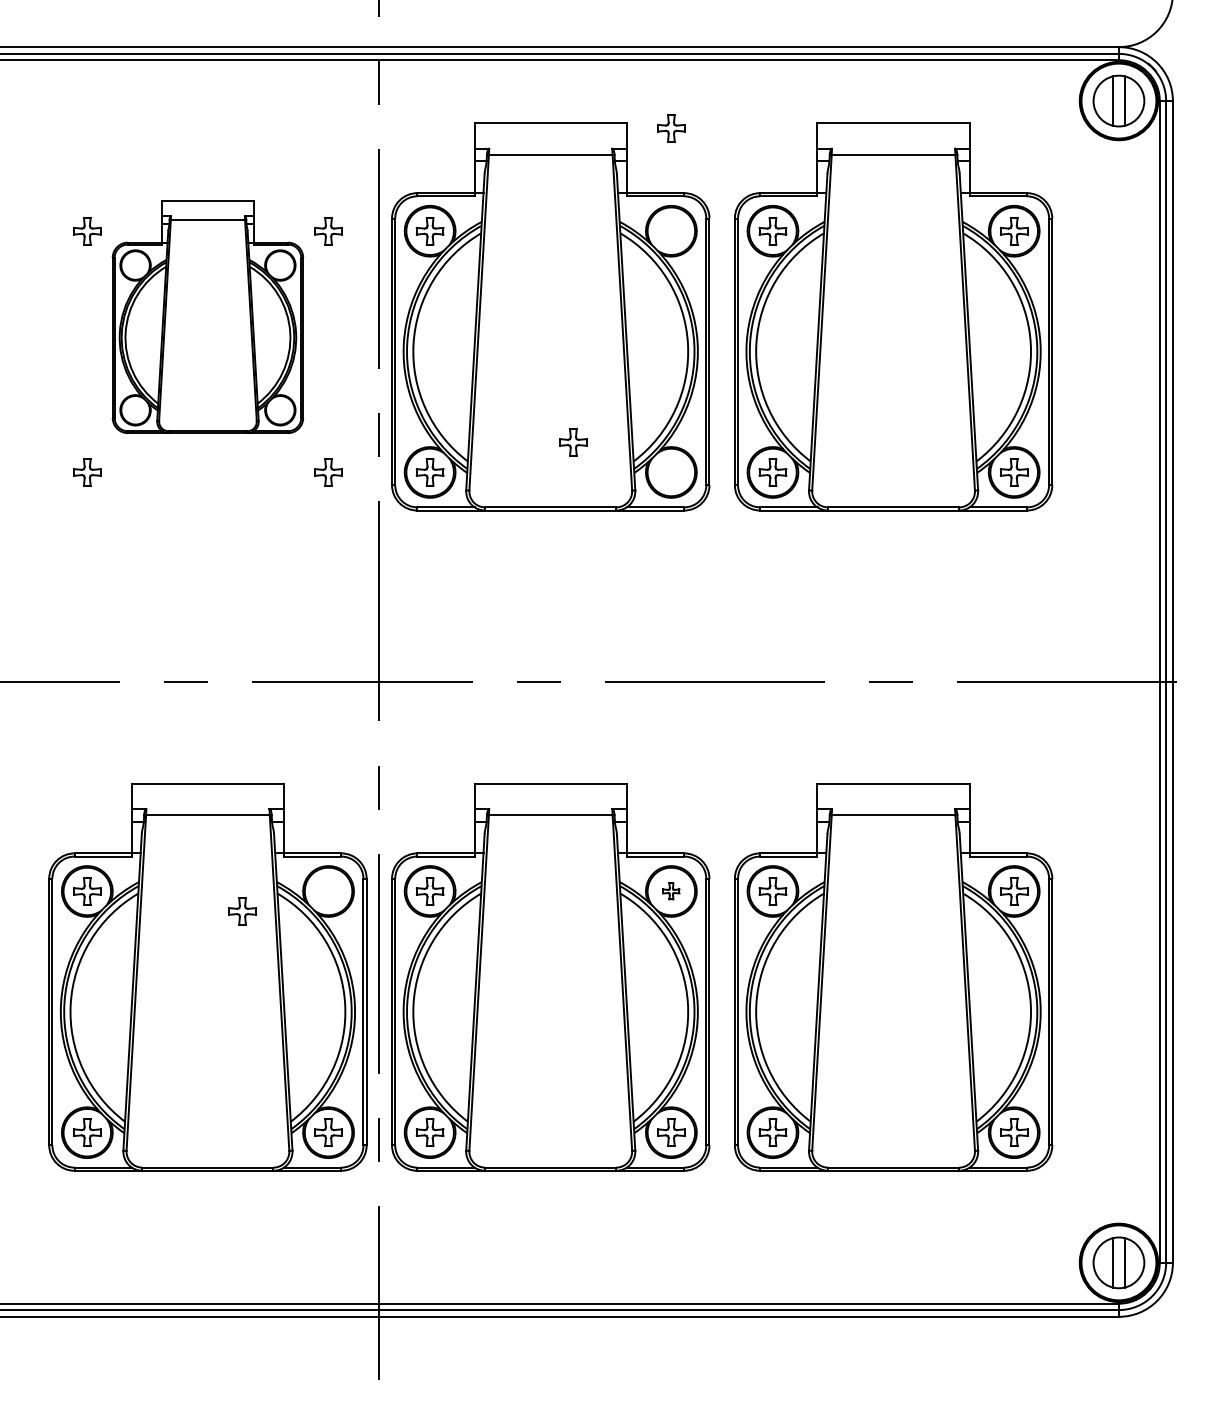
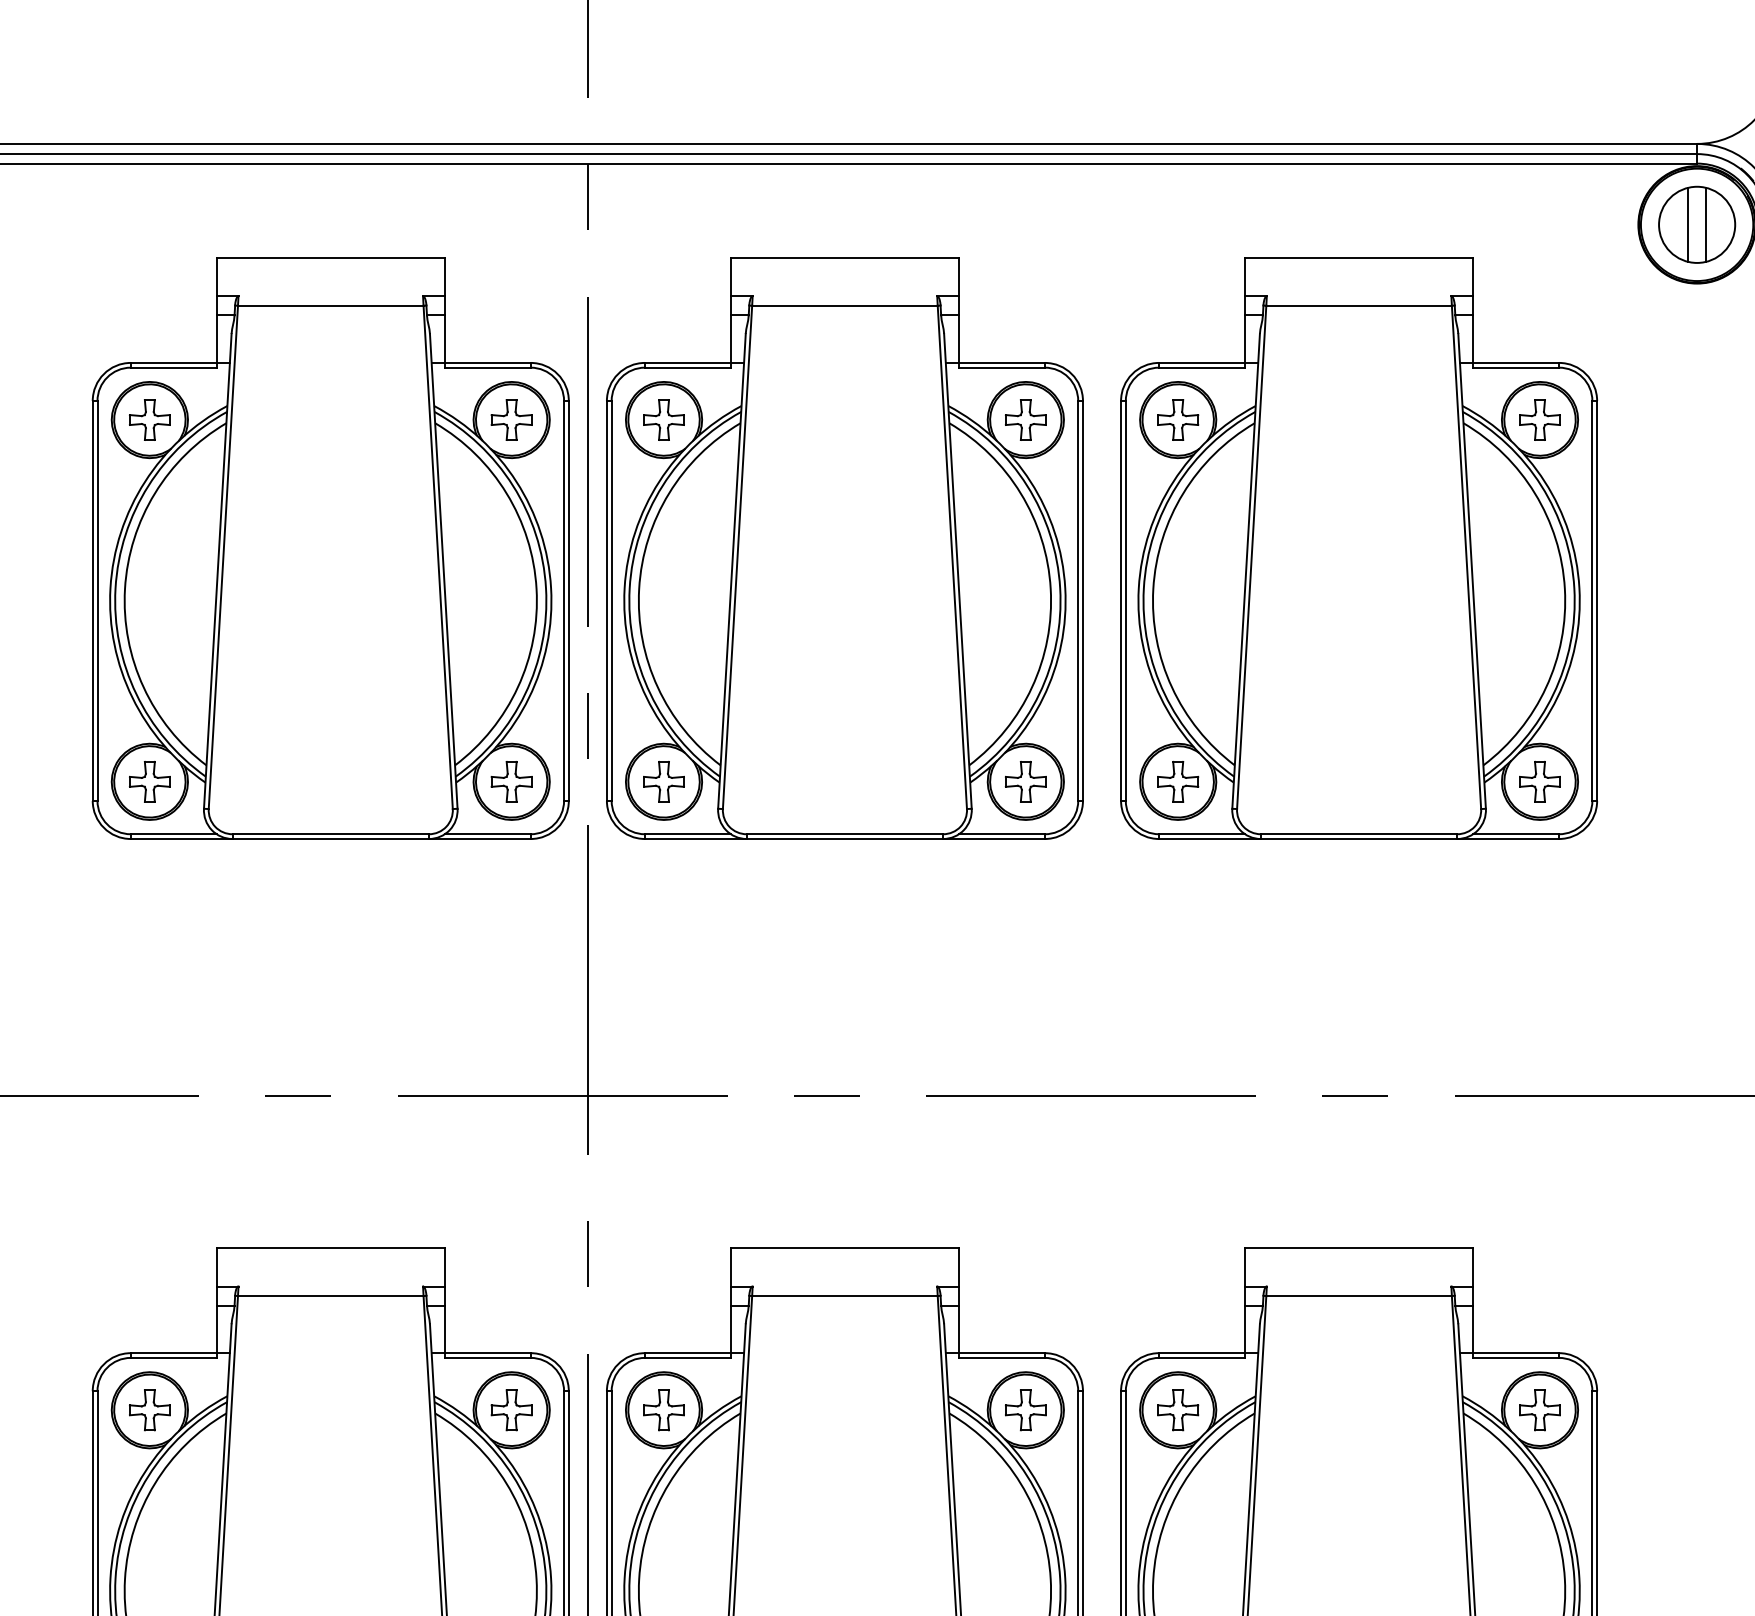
part: (671, 128) -> (1026, 420), moved
part: (207, 316) -> (330, 547), size x1.67
part: (573, 442) -> (1026, 781), moved
part: (671, 891) -> (1026, 1410), size x1.67
part: (242, 911) -> (511, 1410), moved

